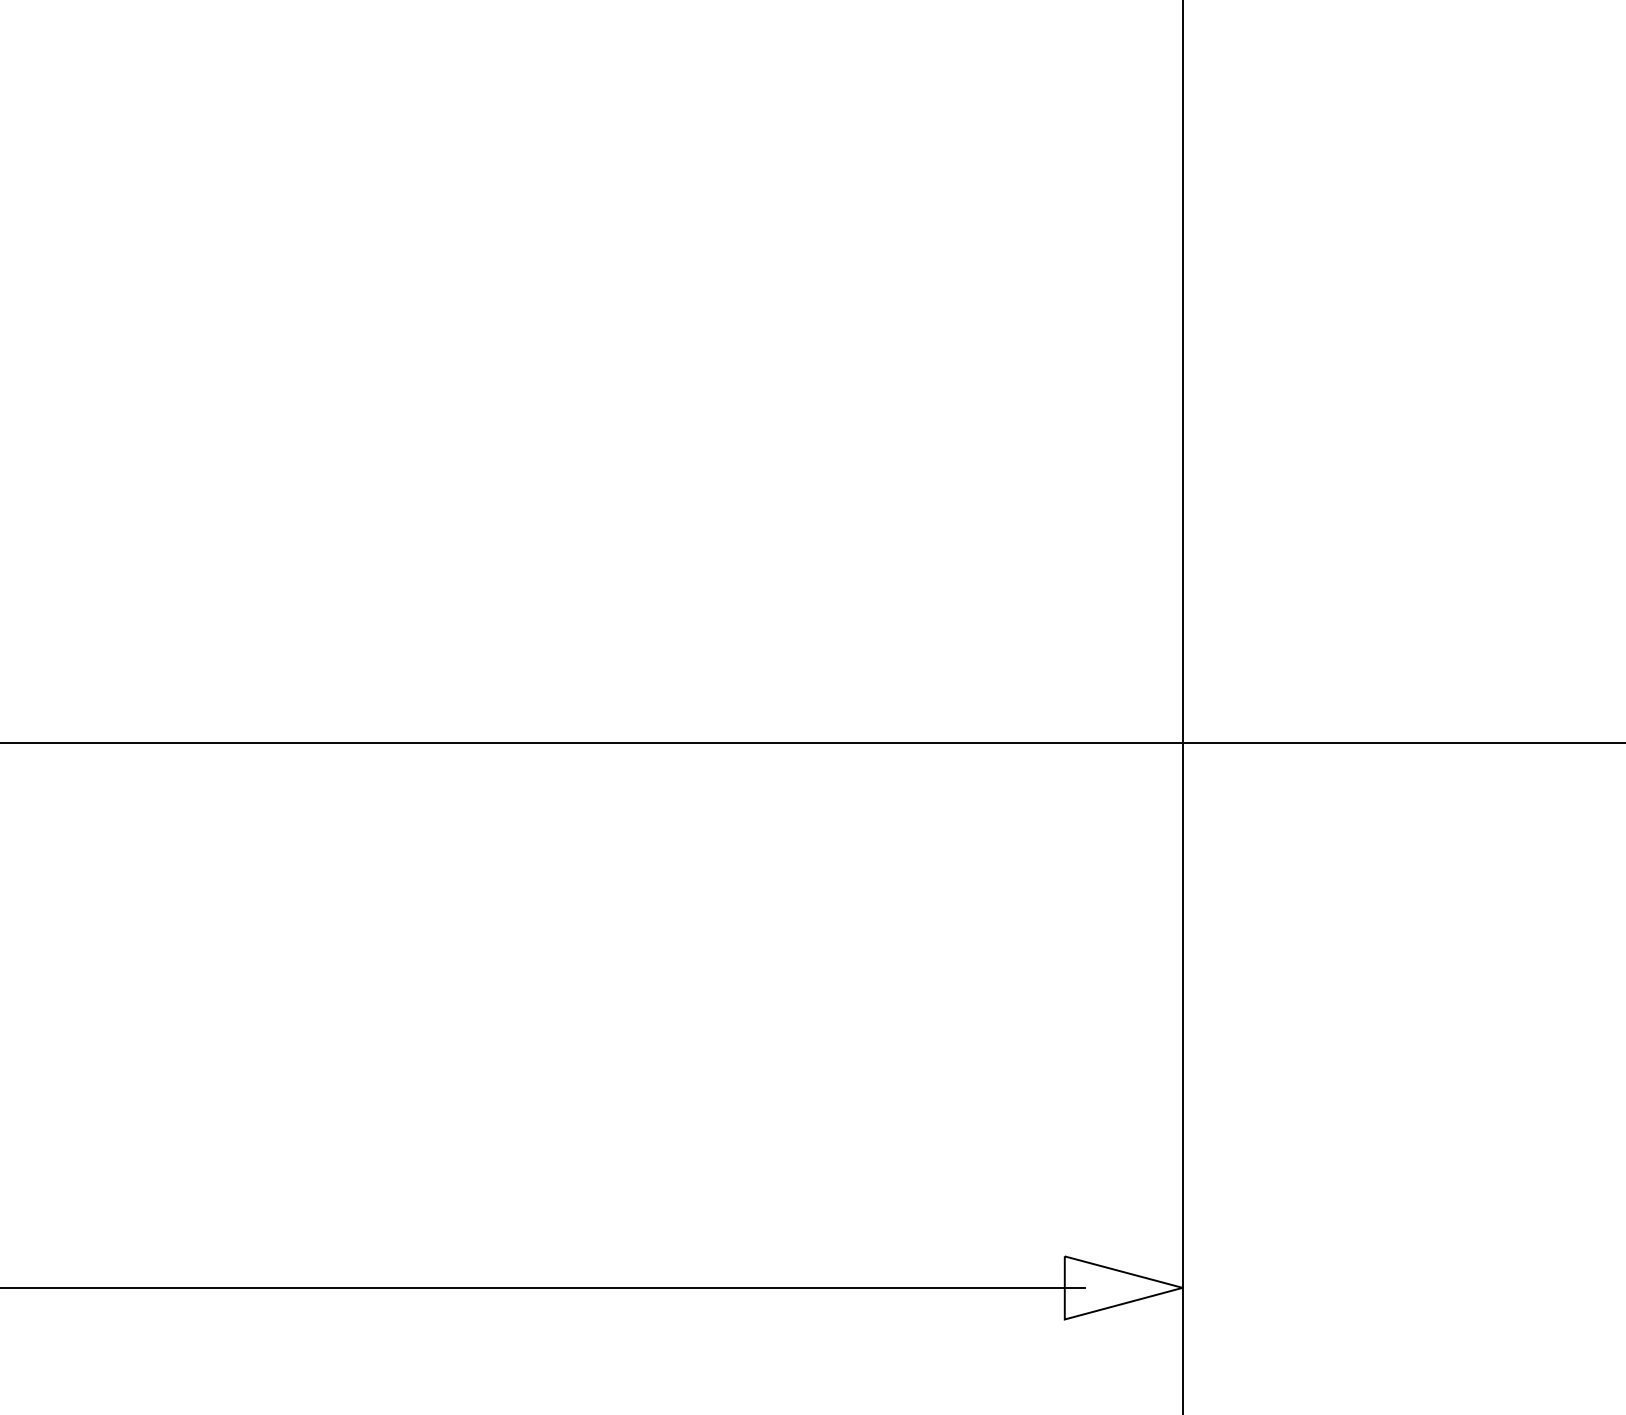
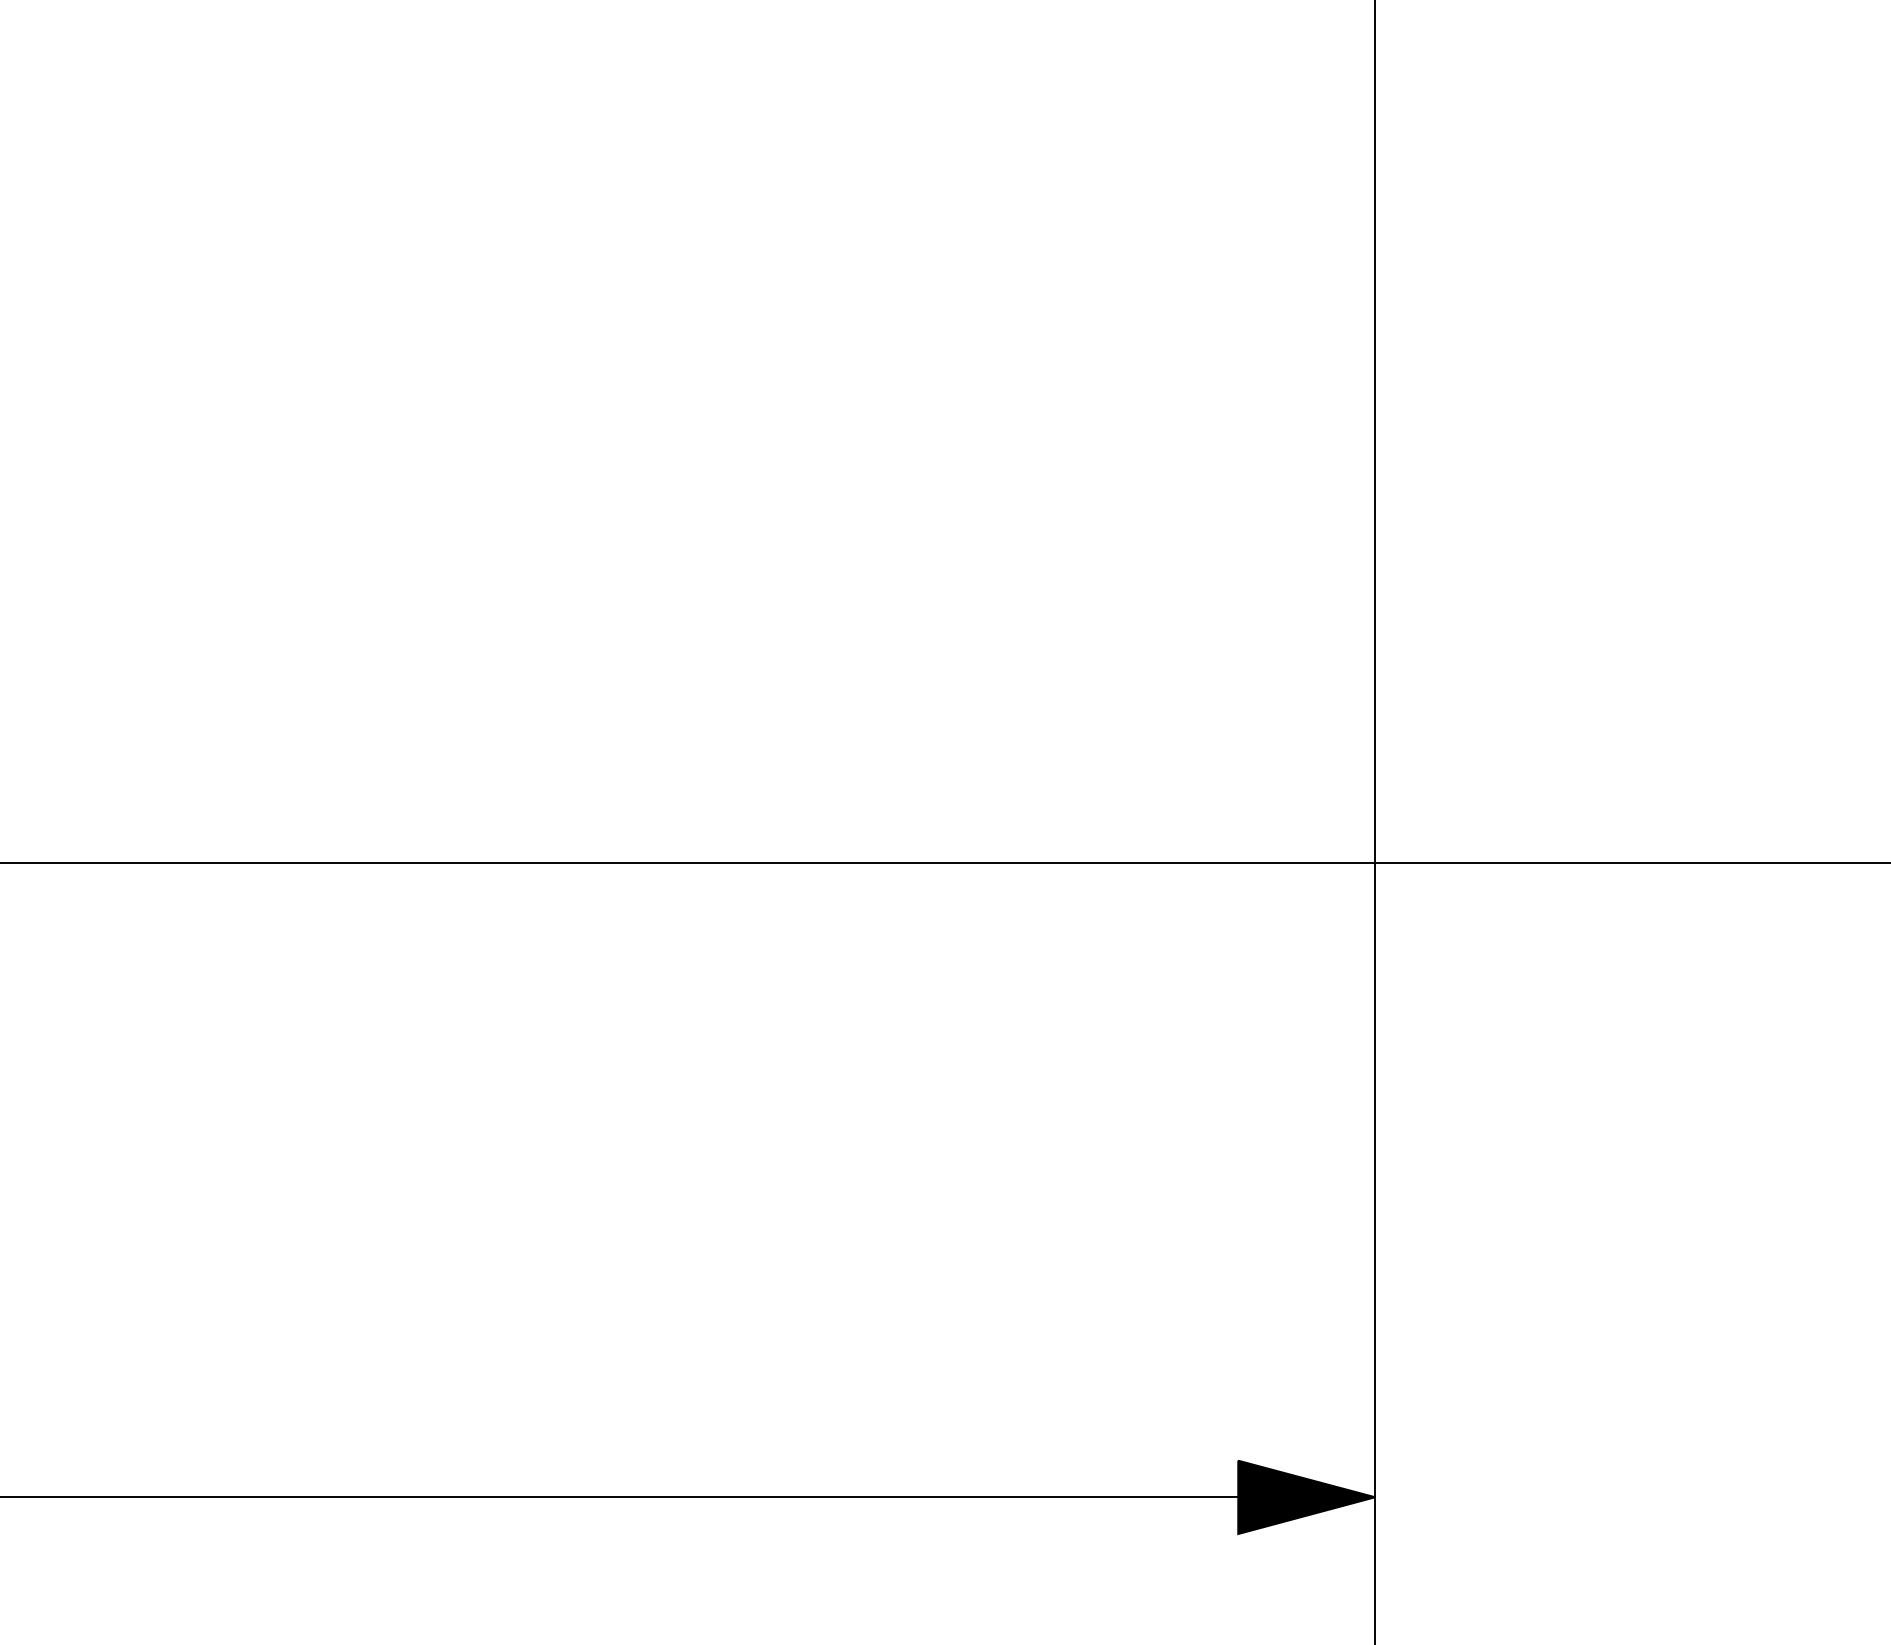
fill: (1123, 1288) -> (1306, 1497), added

